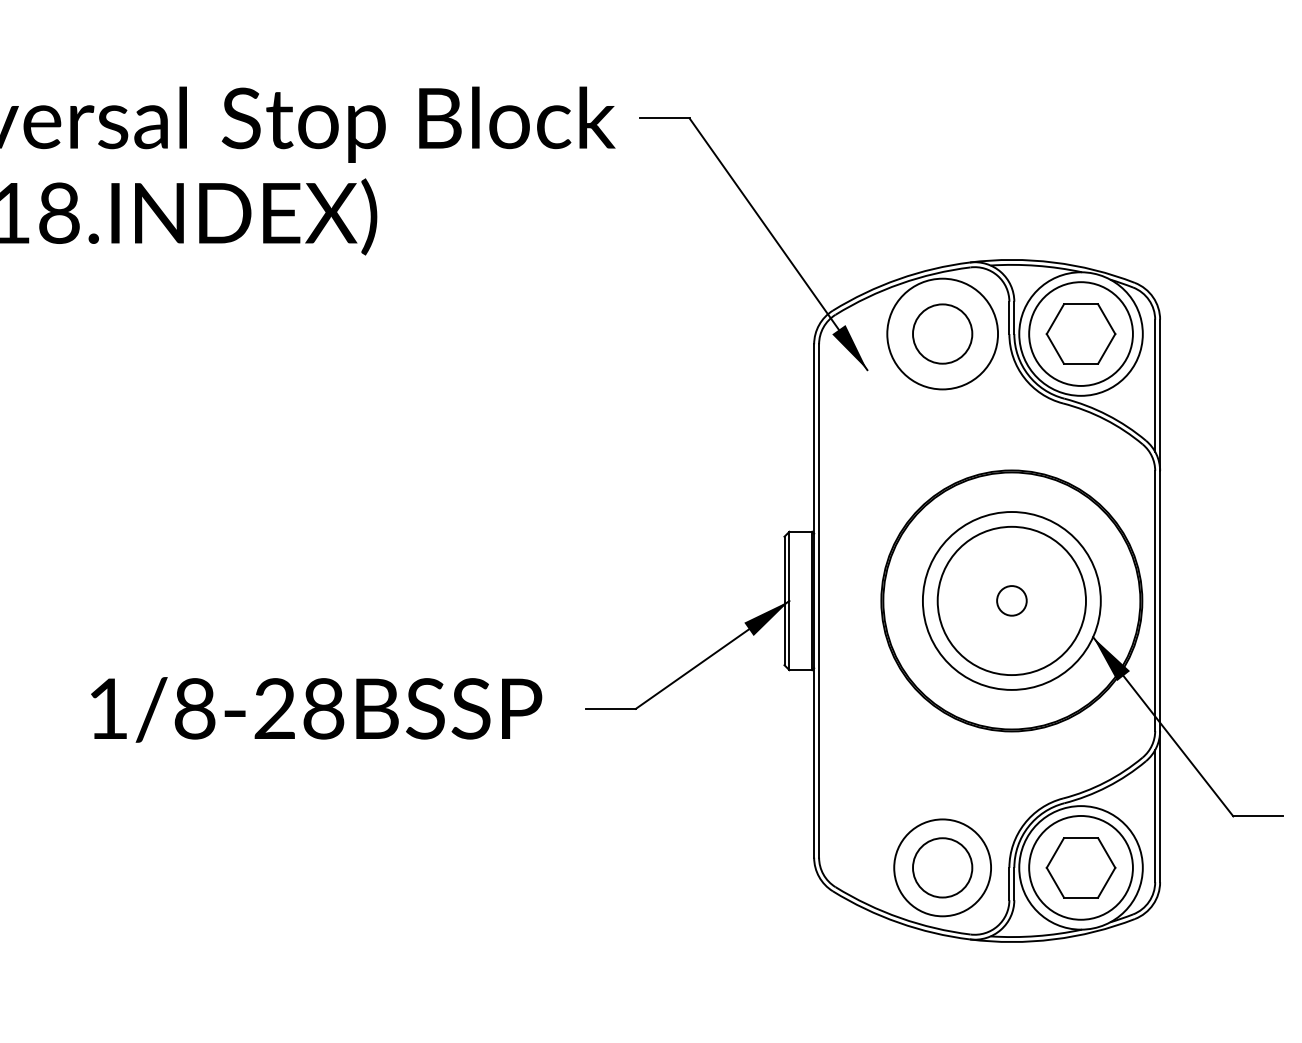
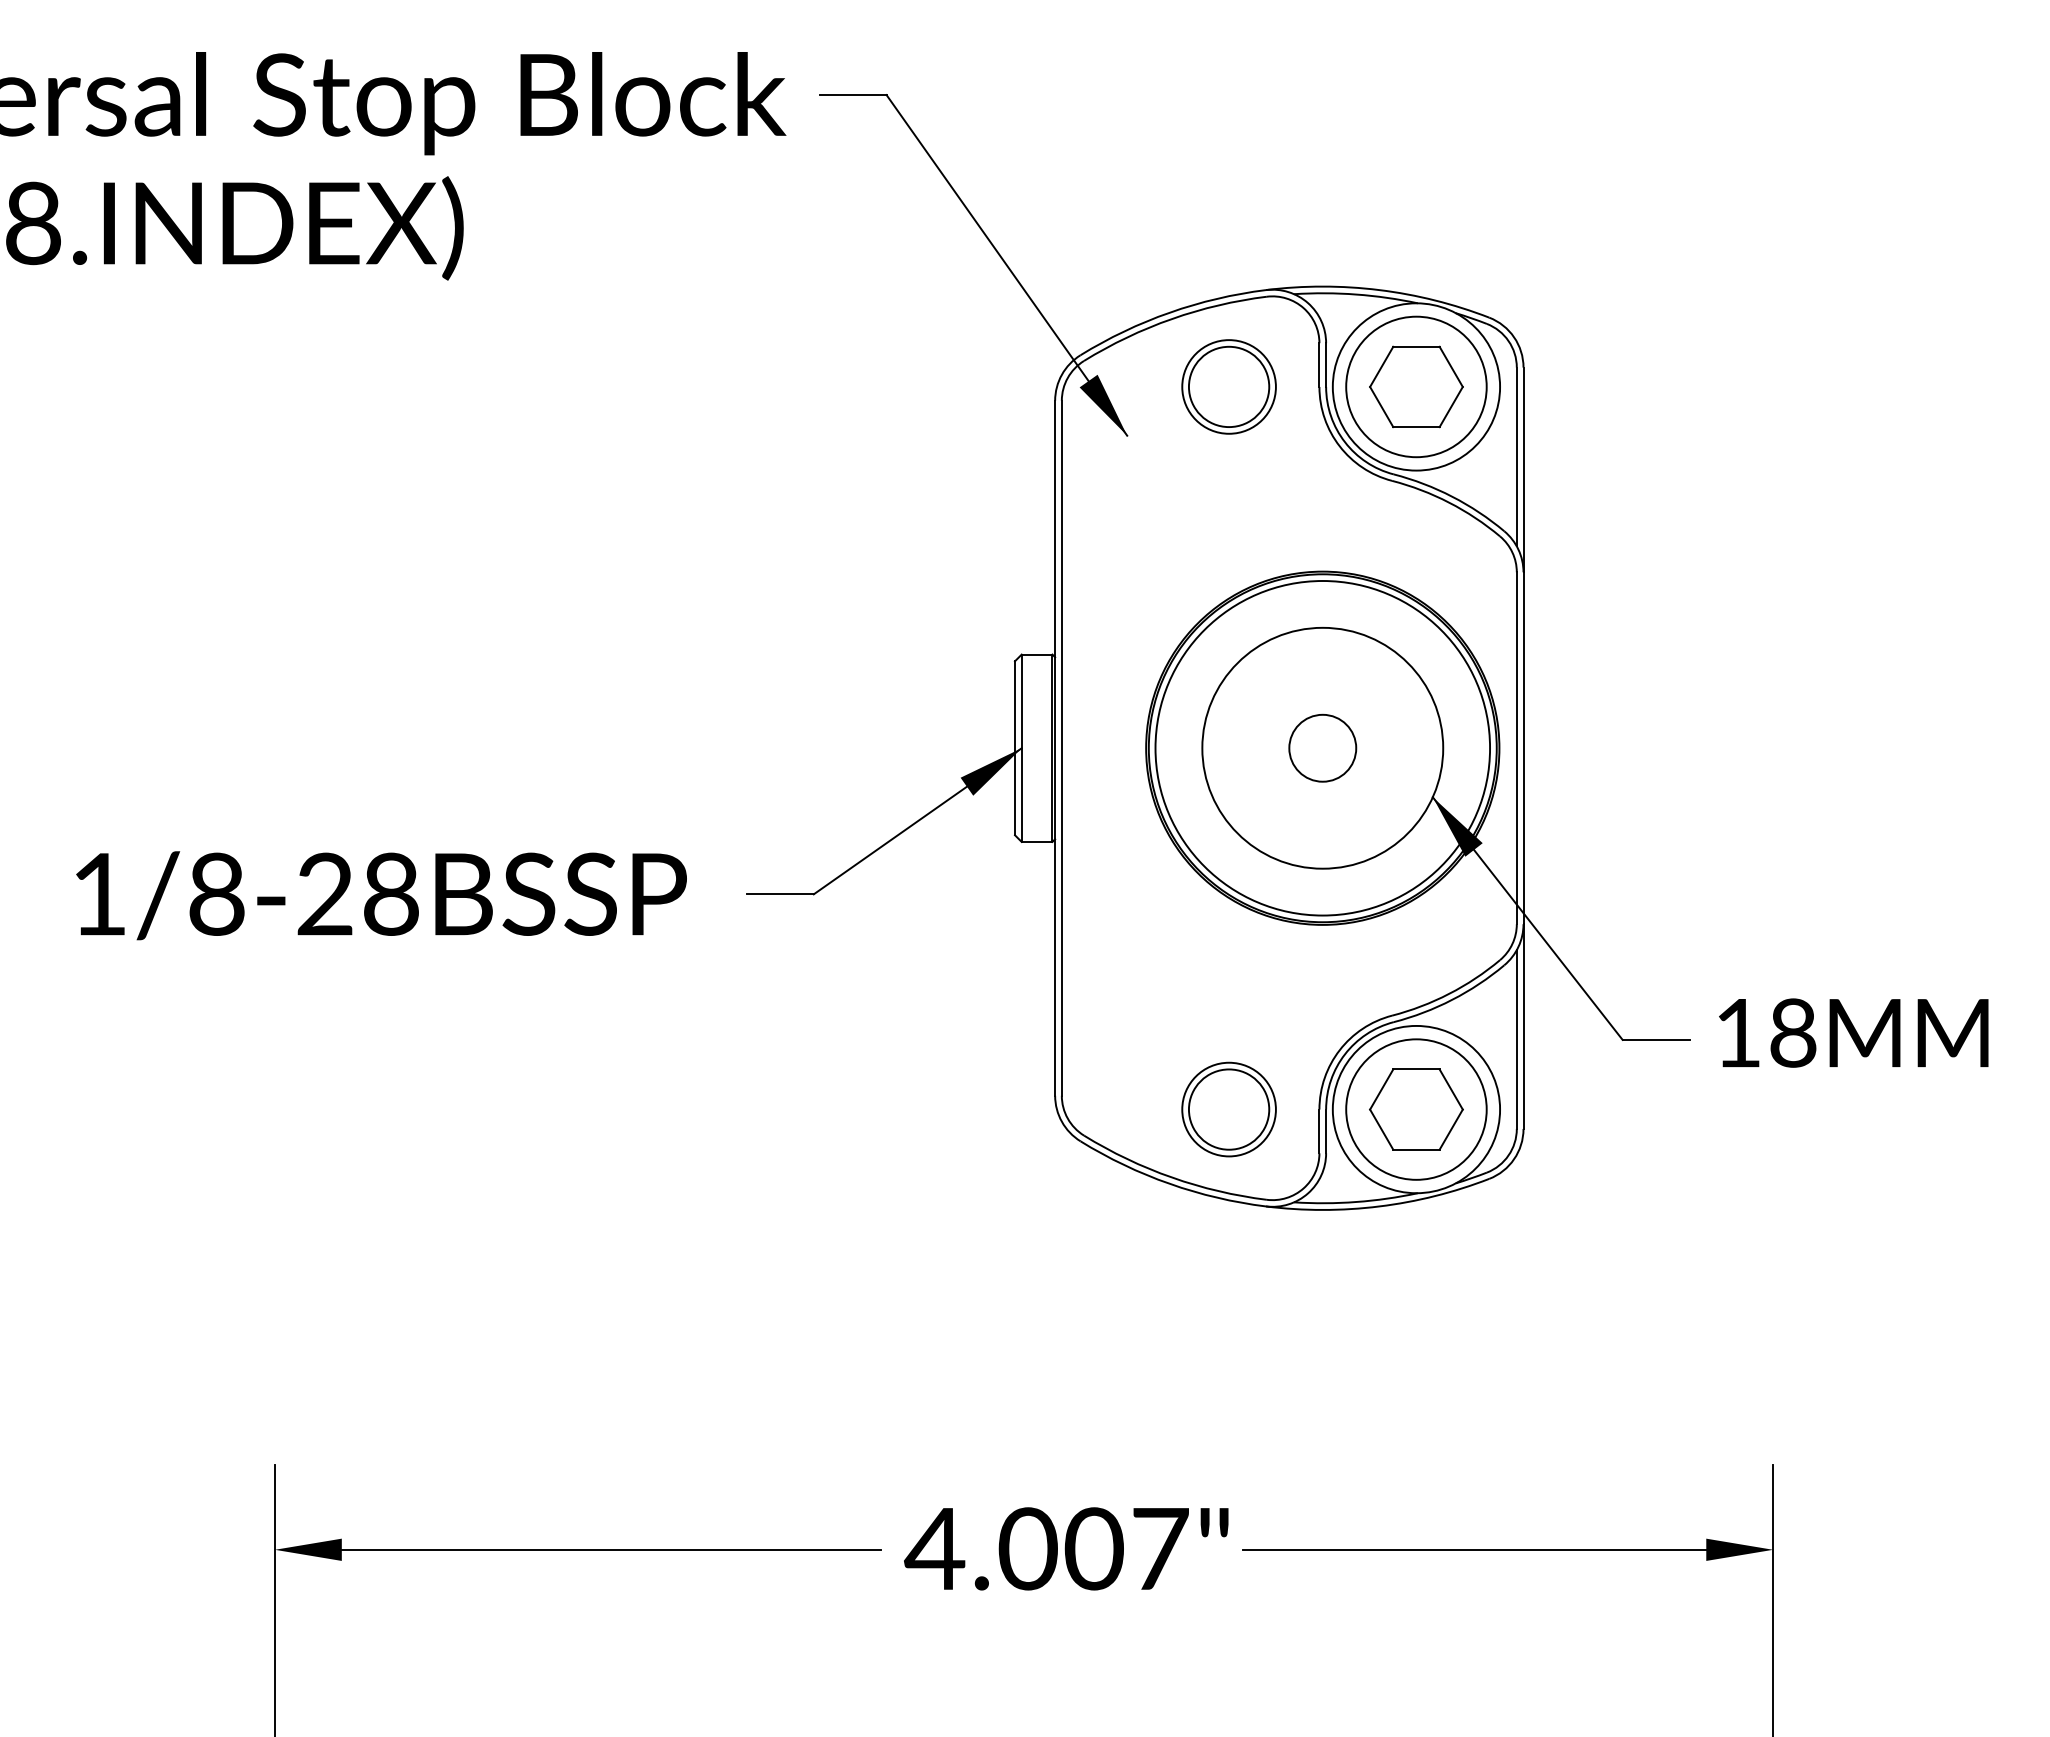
circle: (942, 333) -> (1228, 386), size x0.62
circle: (1011, 600) -> (1322, 747), size x1.67
circle: (1011, 601) -> (1322, 748), size x1.67
circle: (942, 867) -> (1228, 1109), size x0.71

